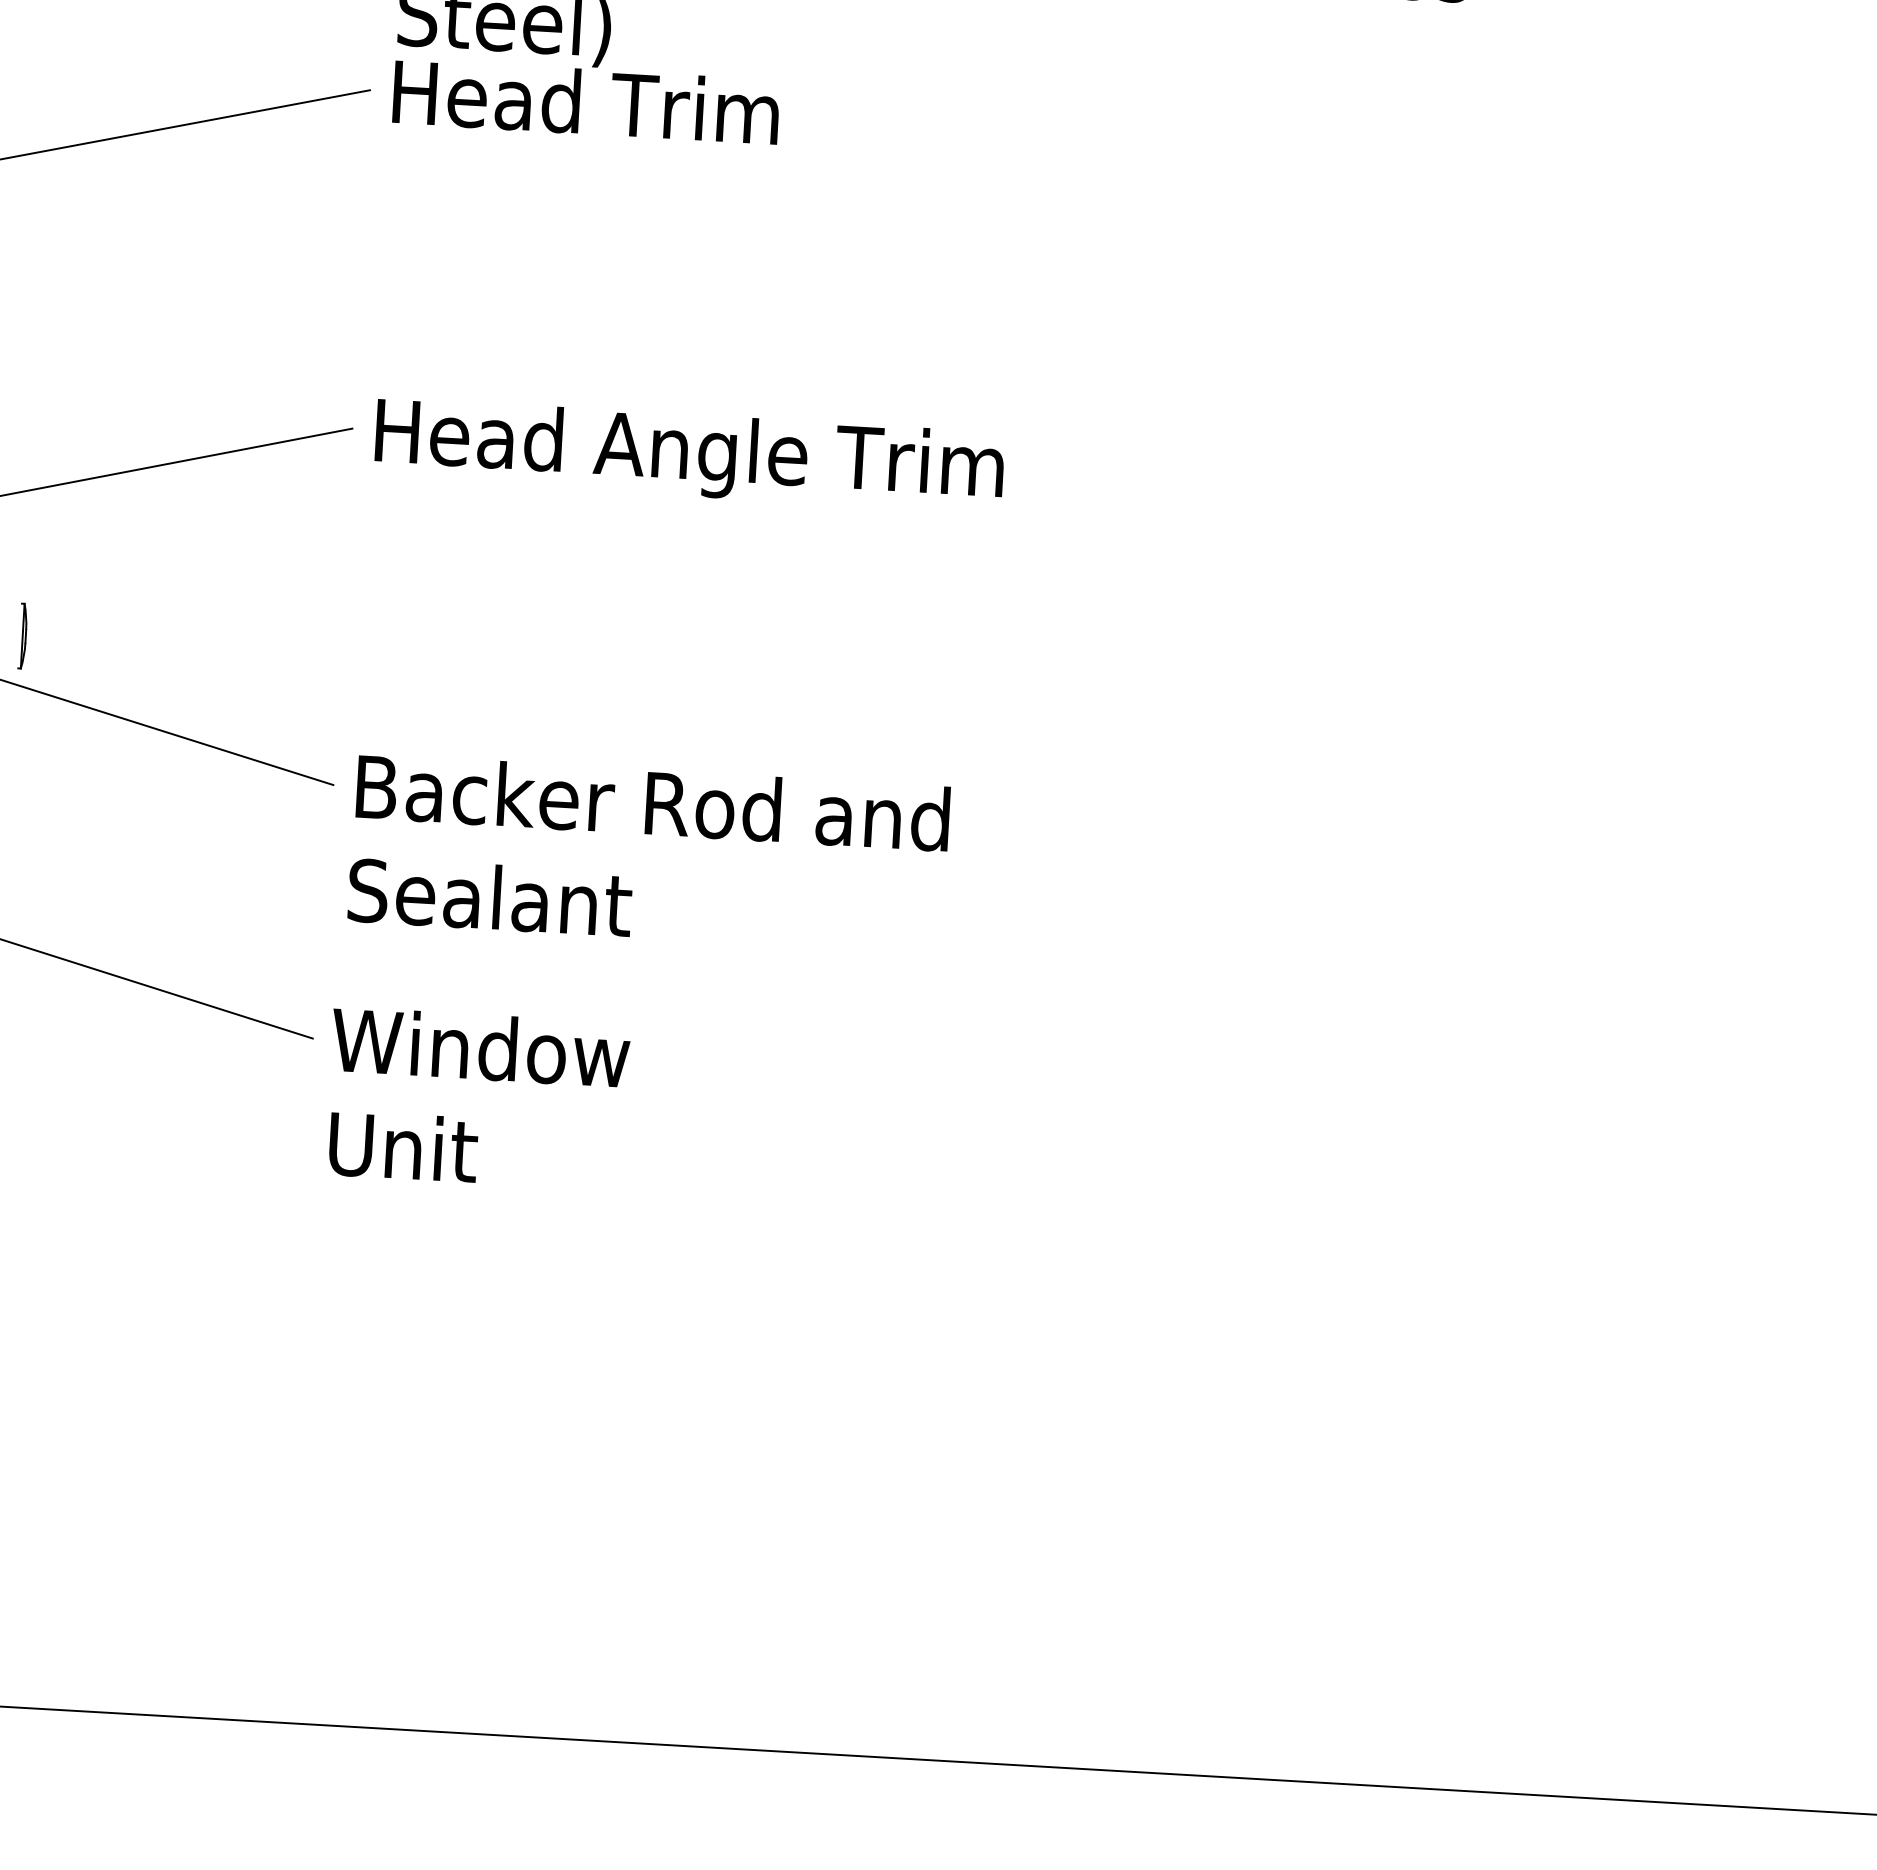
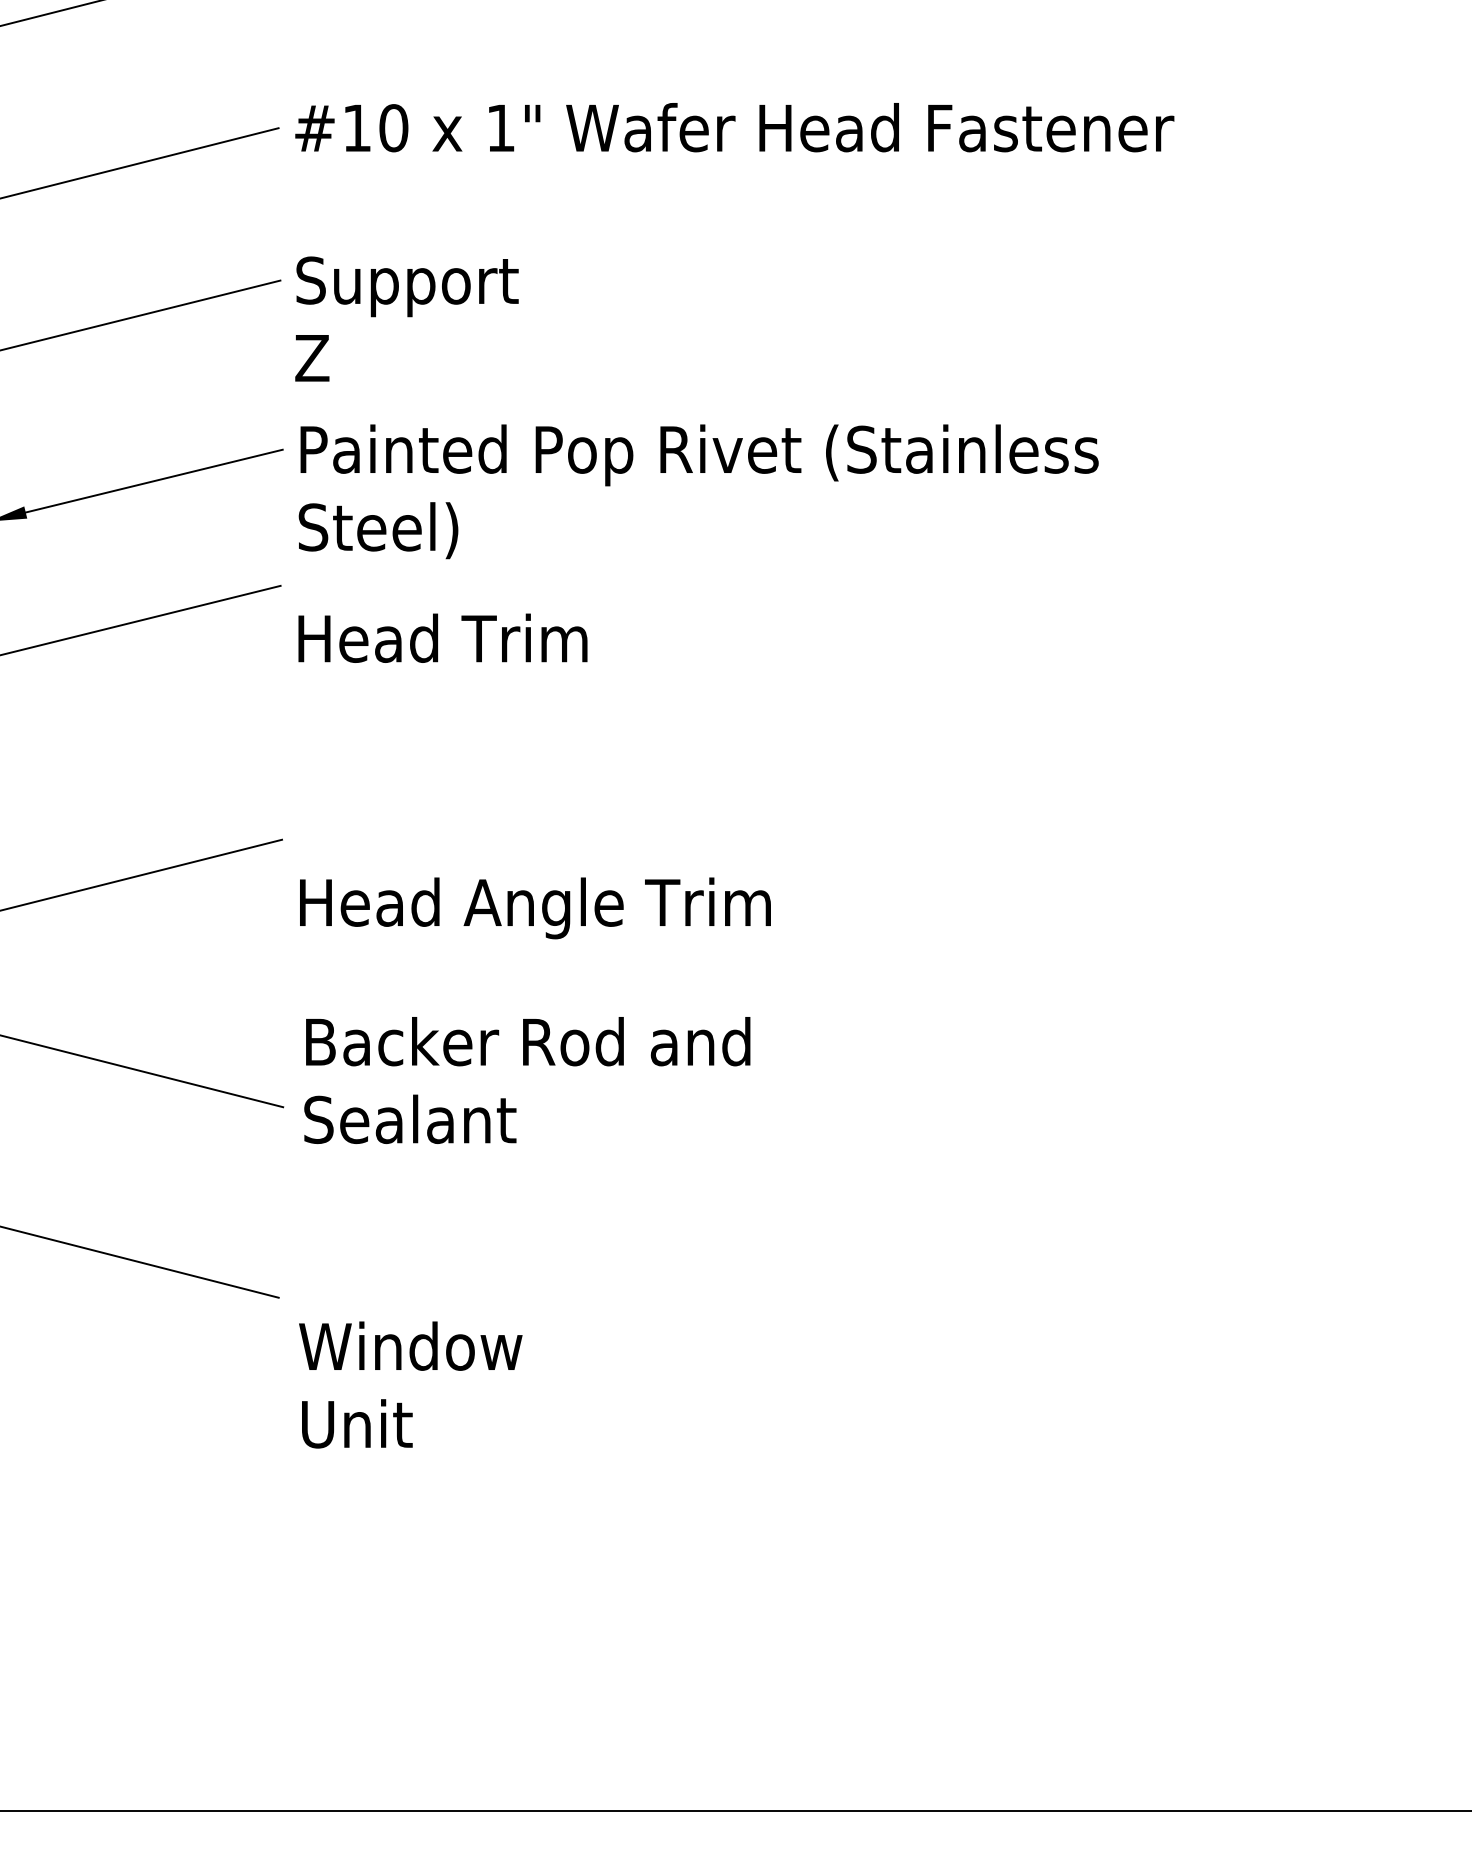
text: (585, 100) -> (442, 637), moved
text: (689, 455) -> (535, 908), moved
part: (22, 636) -> (44, 1009), removed
text: (649, 854) -> (527, 1080), moved
text: (477, 1098) -> (410, 1384), moved

